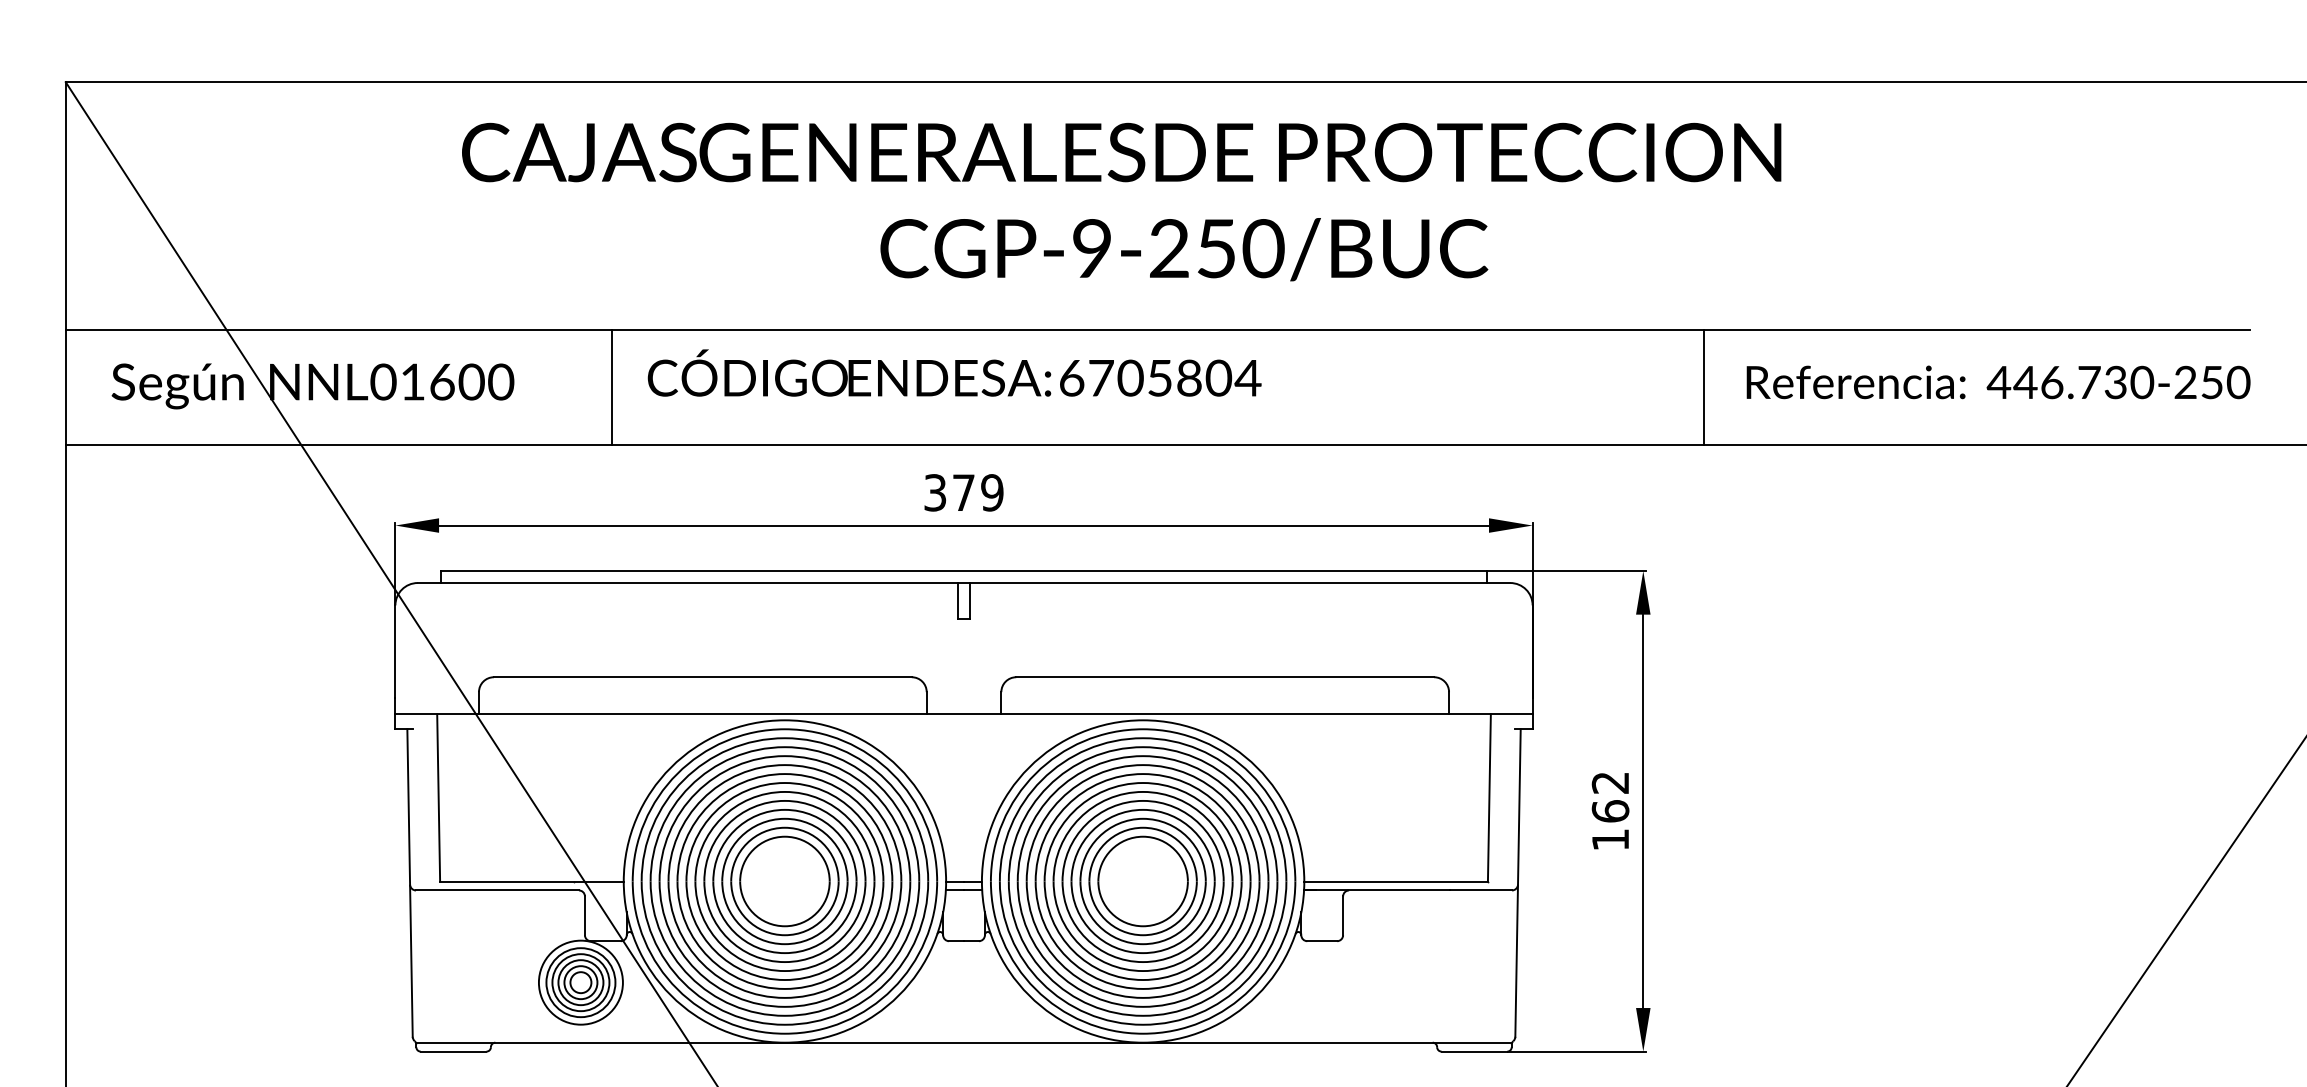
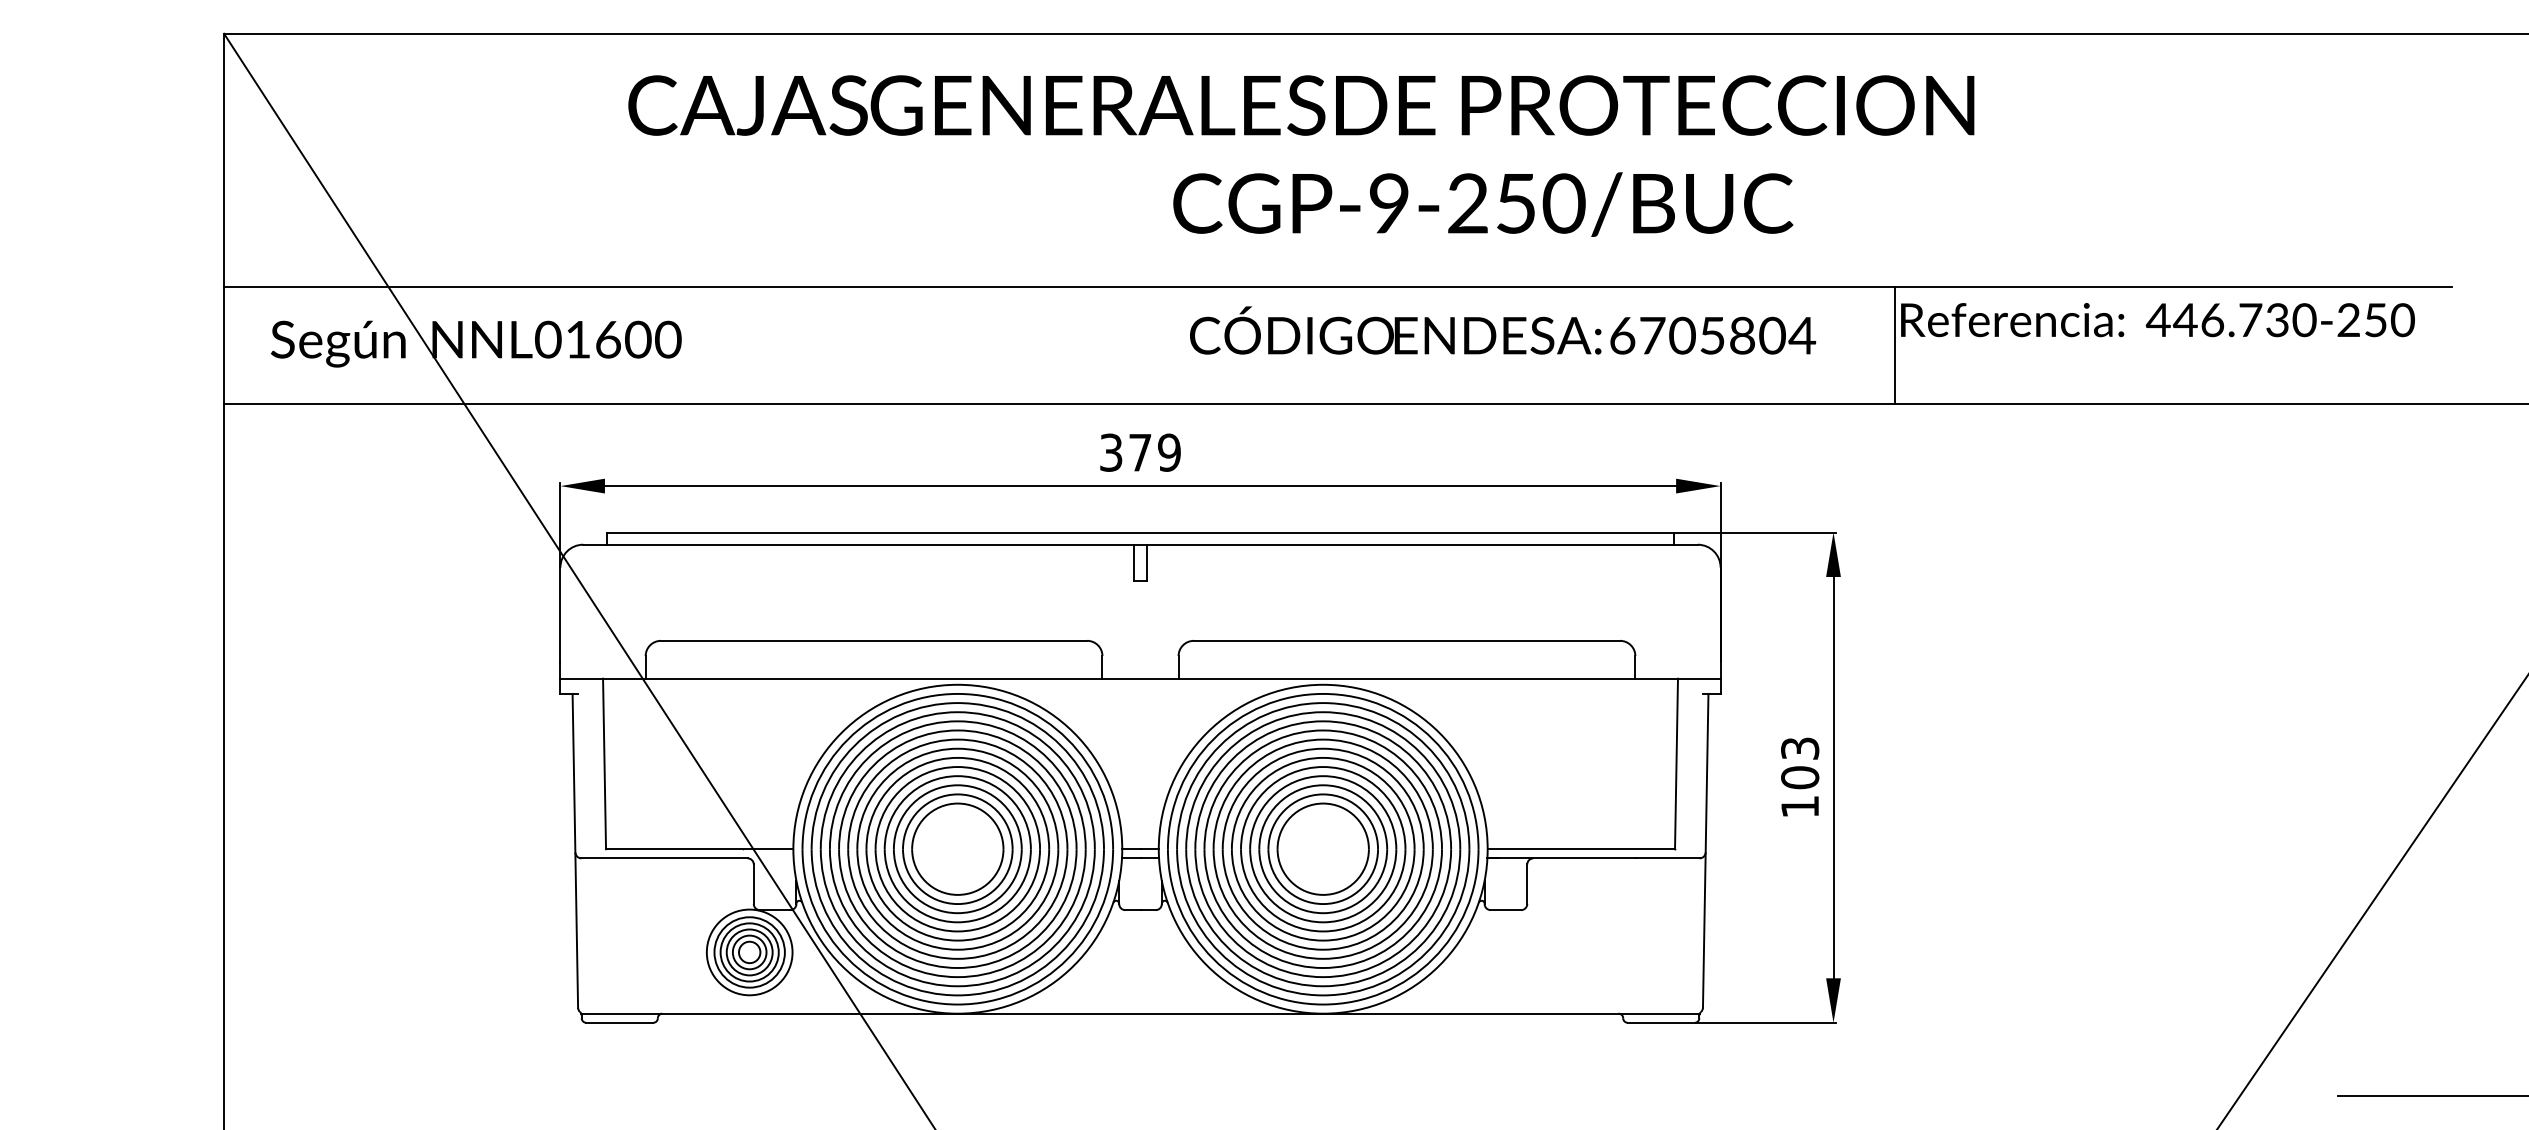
text: (1184, 249) -> (1483, 204), moved
text: (955, 373) -> (1503, 330), moved
text: (1998, 382) -> (2157, 320), moved
line: (612, 387) -> (781, 345), removed
text: (1610, 797) -> (1800, 763), 162 -> 103

